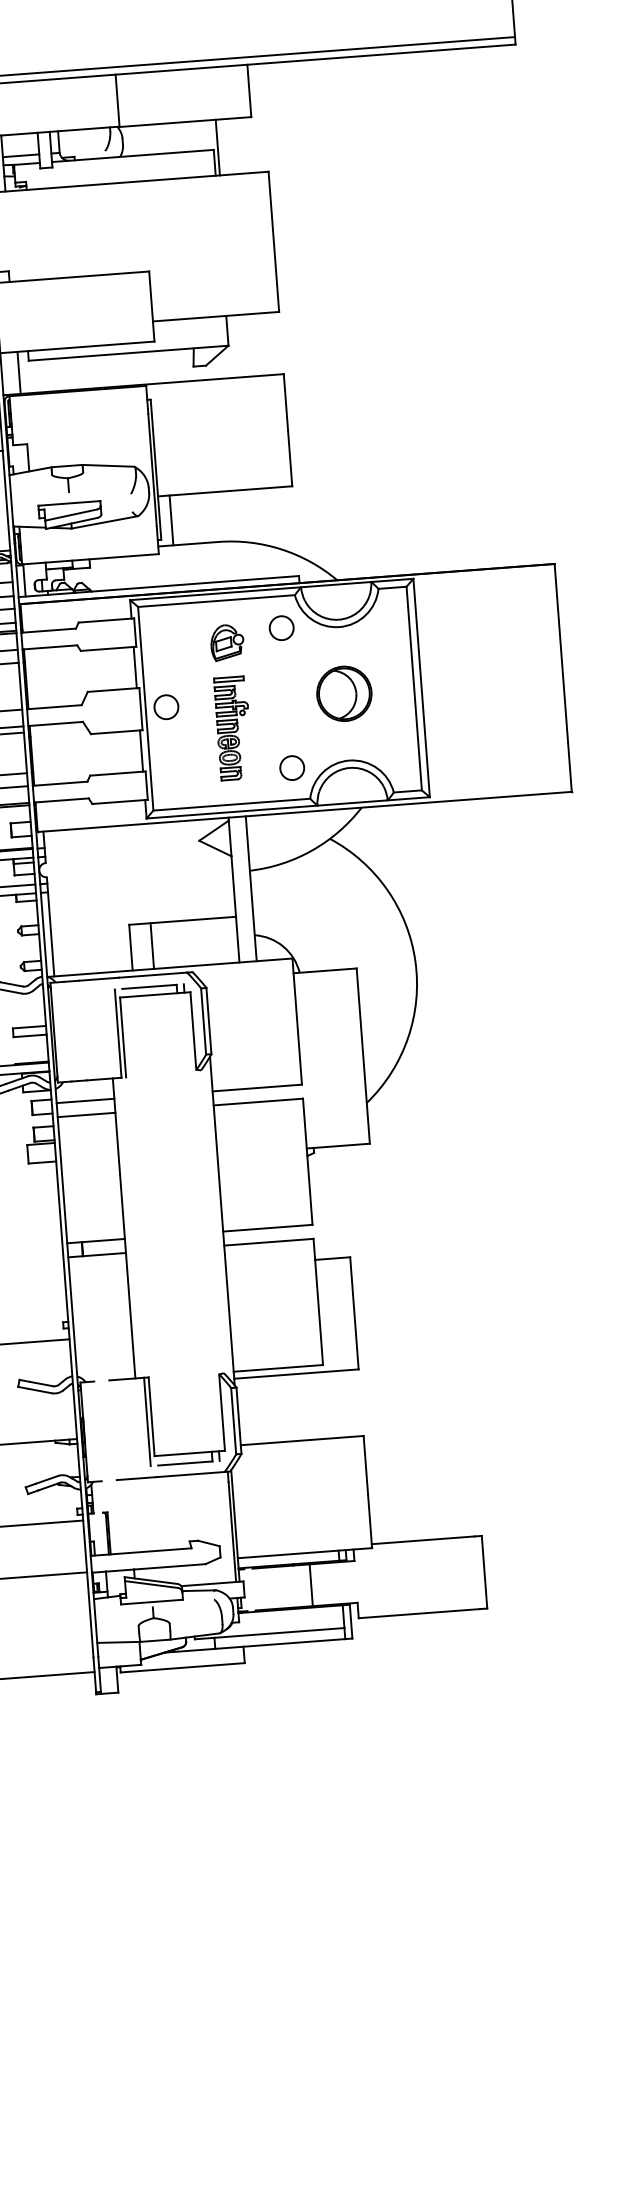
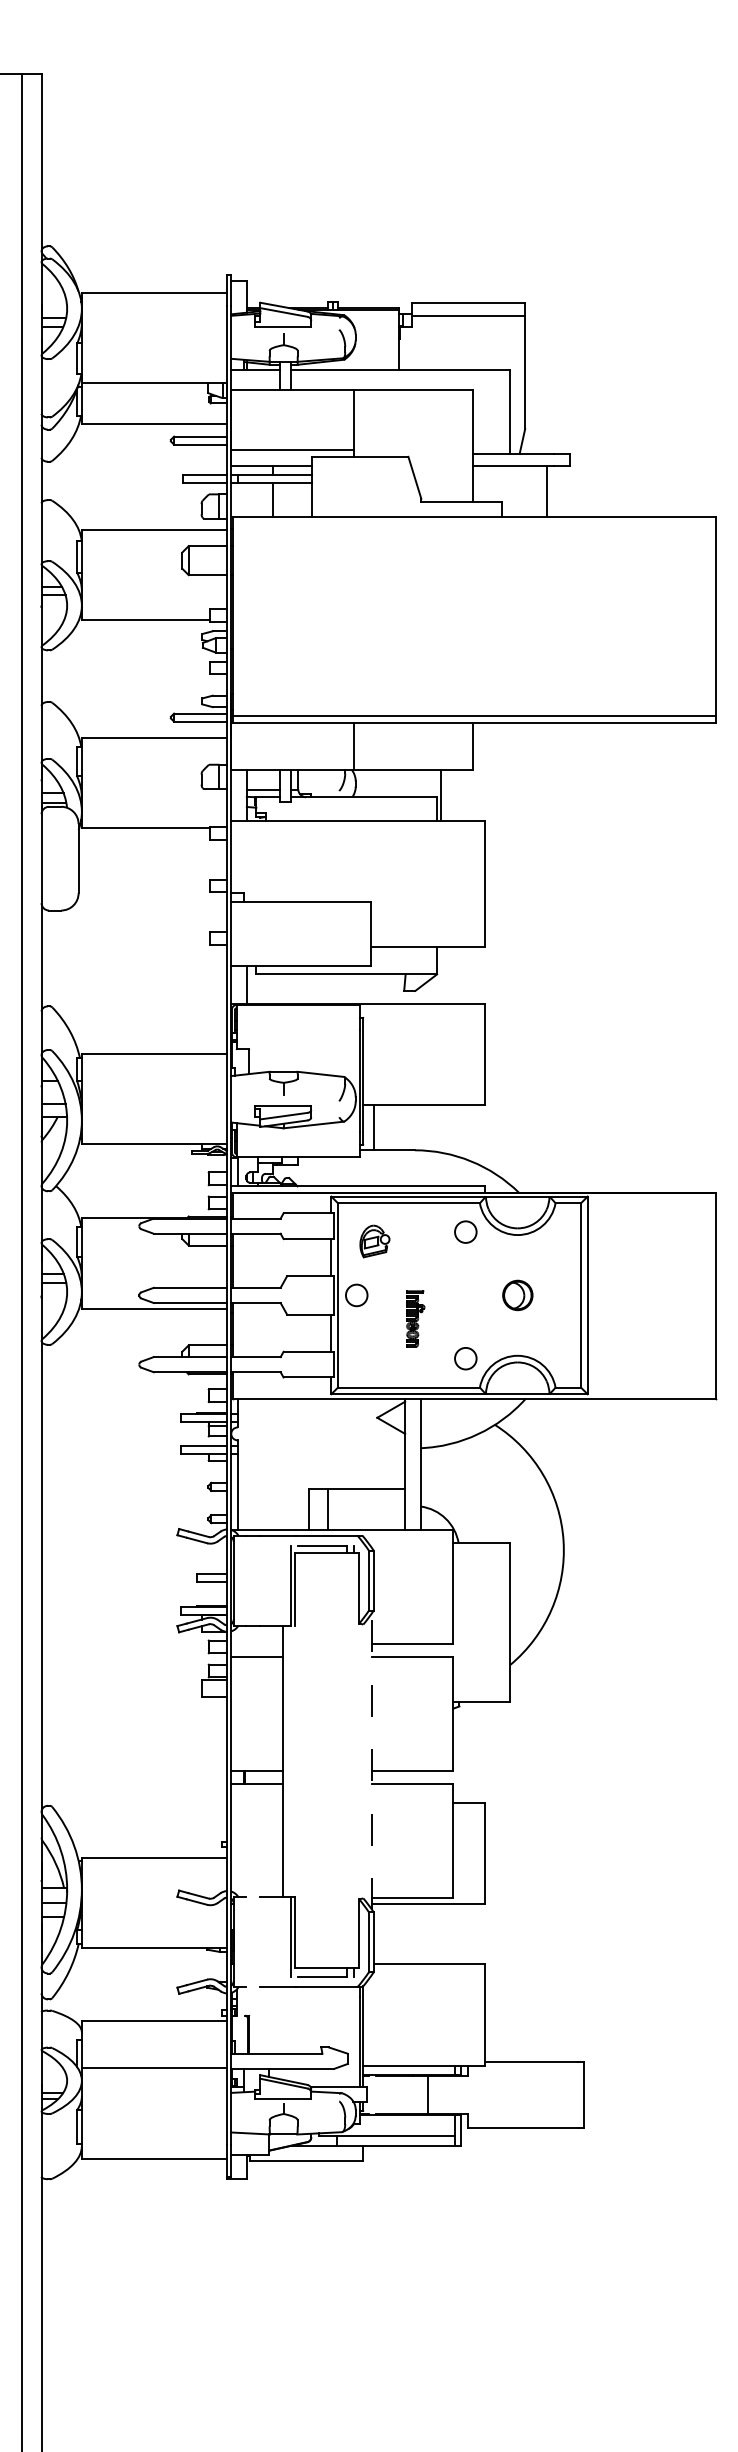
part: (226, 642) -> (374, 1241), moved
part: (344, 693) -> (517, 1295), size x0.6
part: (233, 727) -> (415, 1318), size x0.6
line: (85, 1101) -> (257, 1644), removed
line: (222, 1221) -> (372, 1761), solid -> dashed

